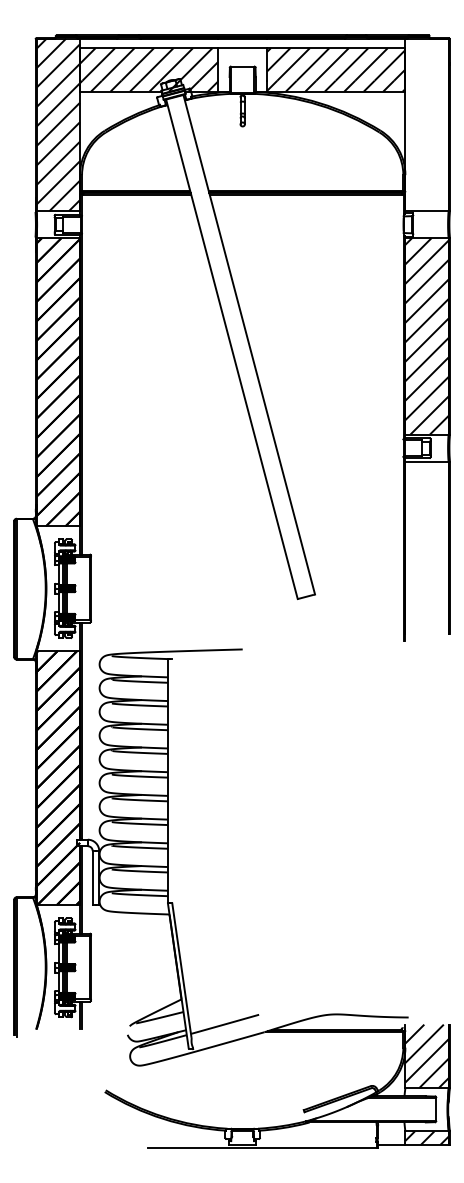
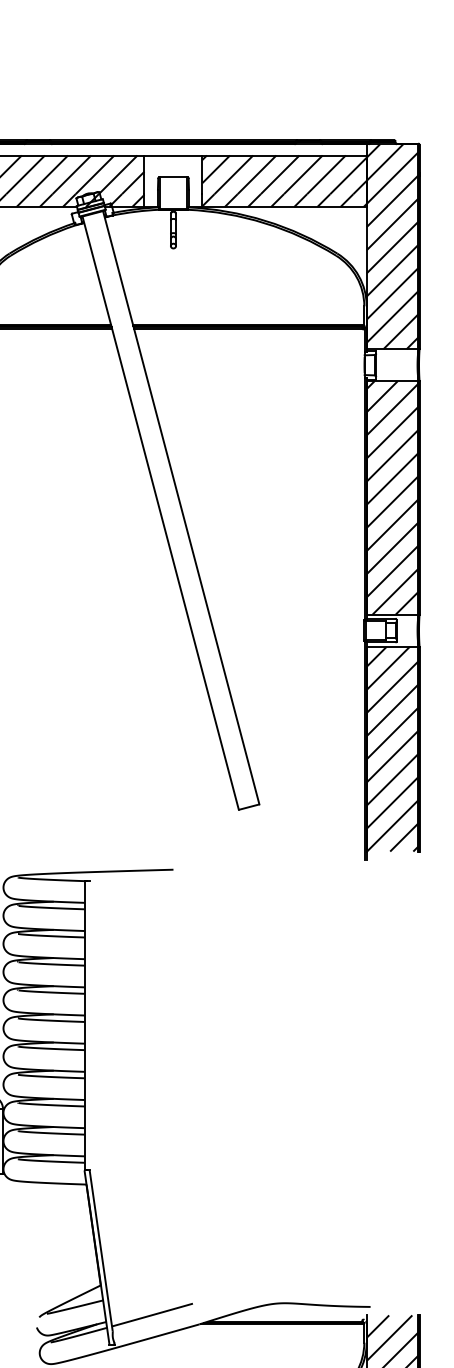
hatch: (426, 124) -> (391, 246), added
hatch: (426, 547) -> (391, 748), added

